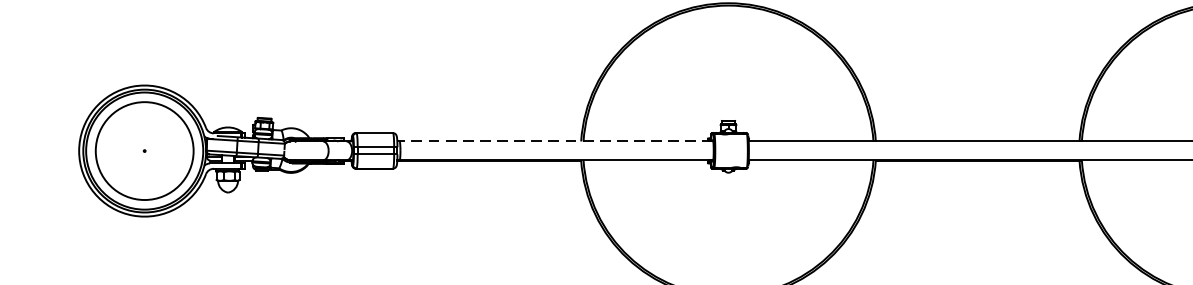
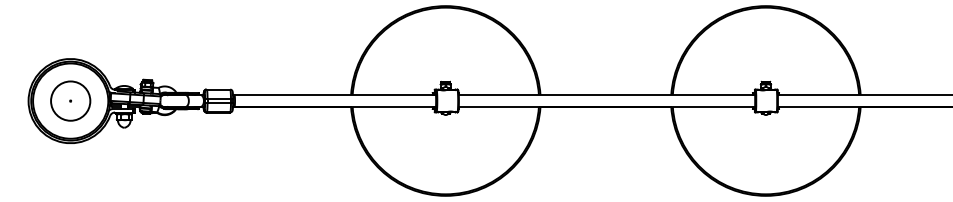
line: (555, 140) -> (334, 94), dashed -> solid
circle: (144, 150) -> (70, 100), size x0.62

